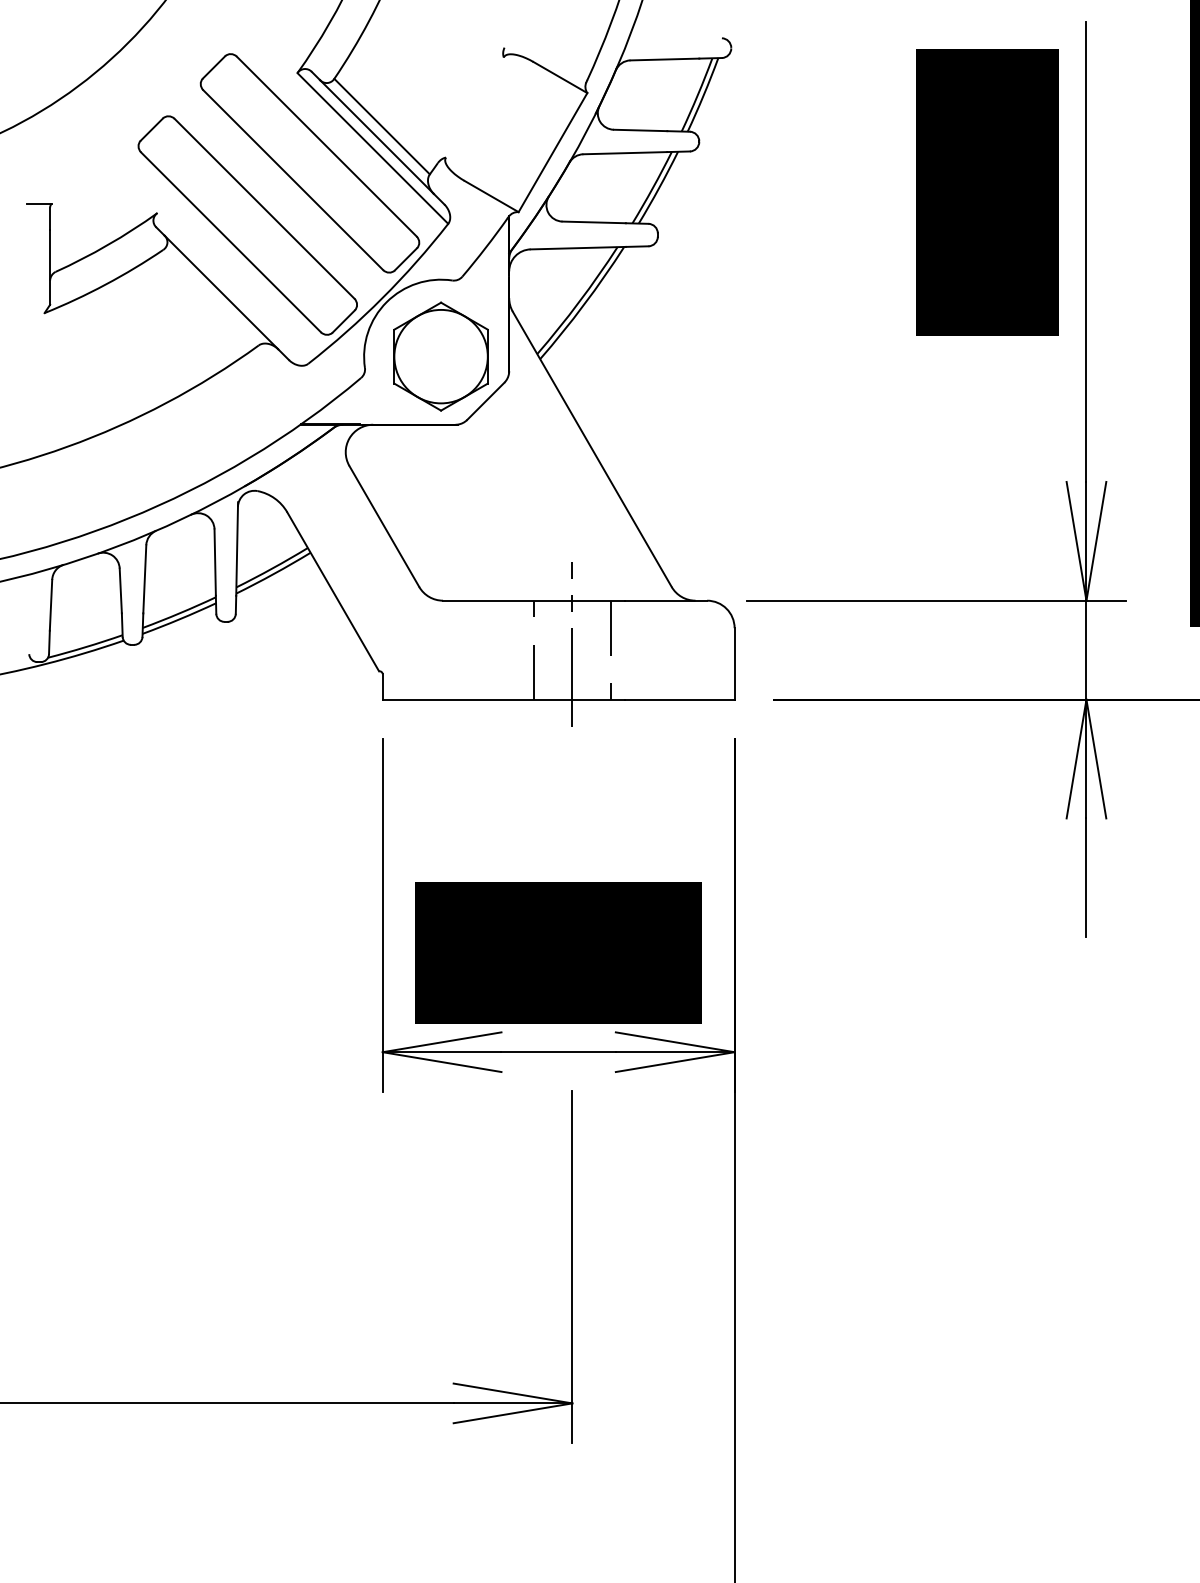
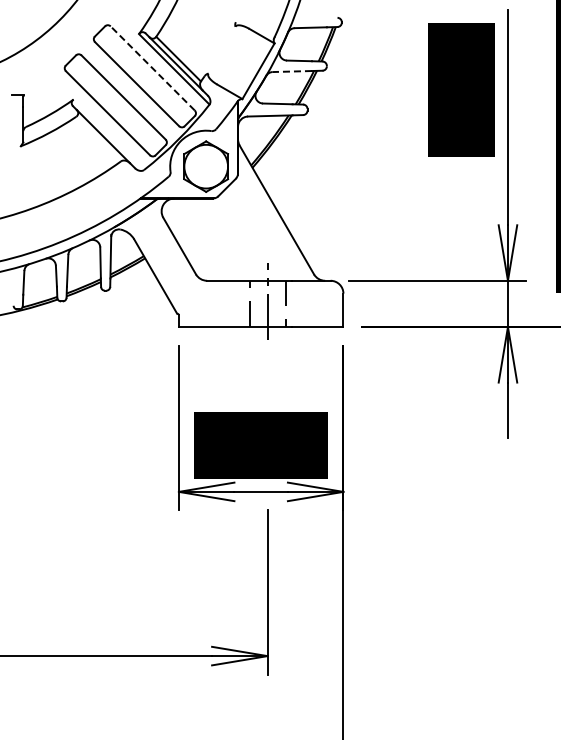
line: (326, 146) -> (152, 68), solid -> dashed
line: (625, 153) -> (292, 71), solid -> dashed

